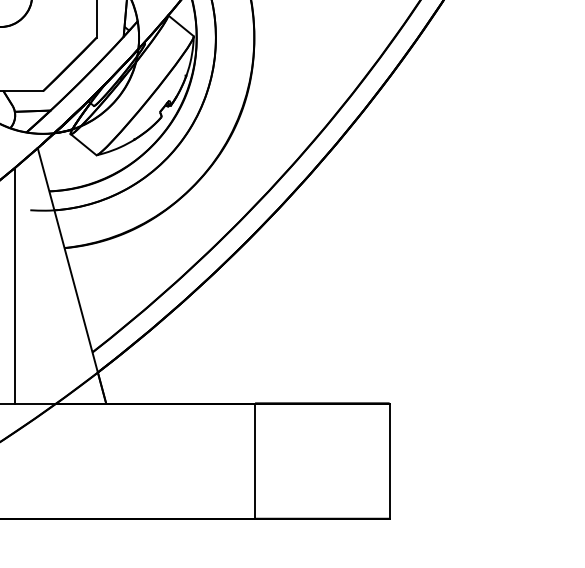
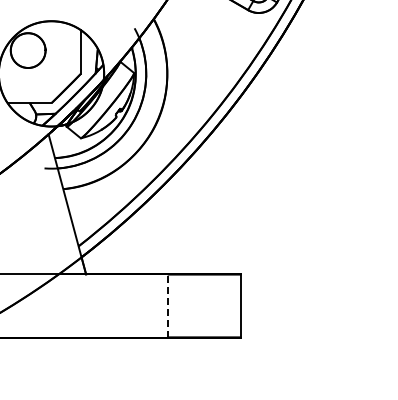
line: (15, 285) -> (36, 209), removed
line: (254, 460) -> (167, 305), solid -> dashed

